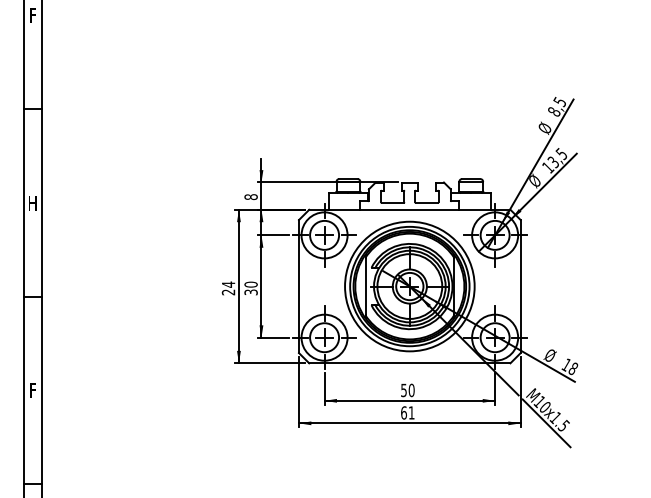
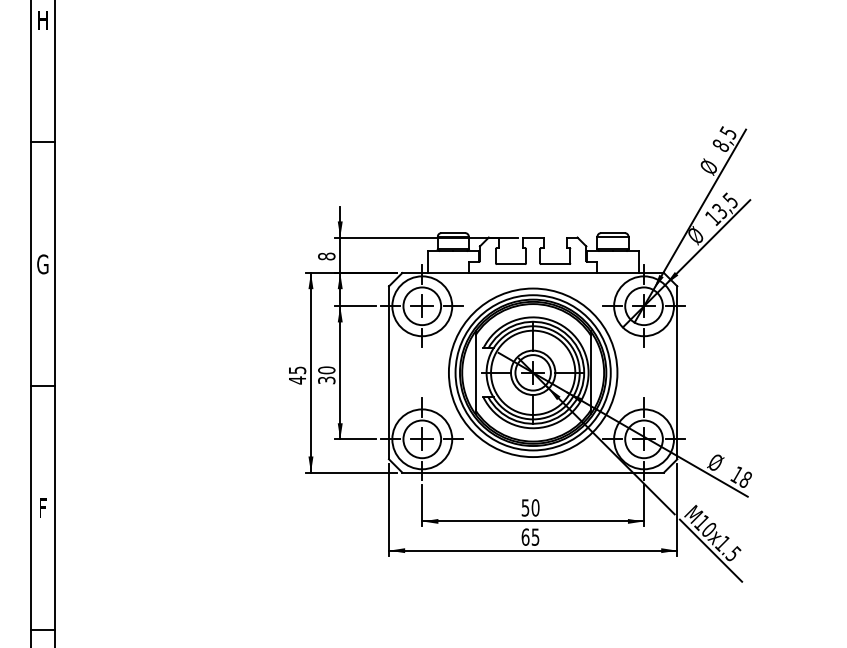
text: (32, 15) -> (42, 20), F -> H
text: (32, 203) -> (42, 264), H -> G
text: (228, 288) -> (297, 375), 24 -> 45
text: (411, 412) -> (535, 536), 61 -> 65

